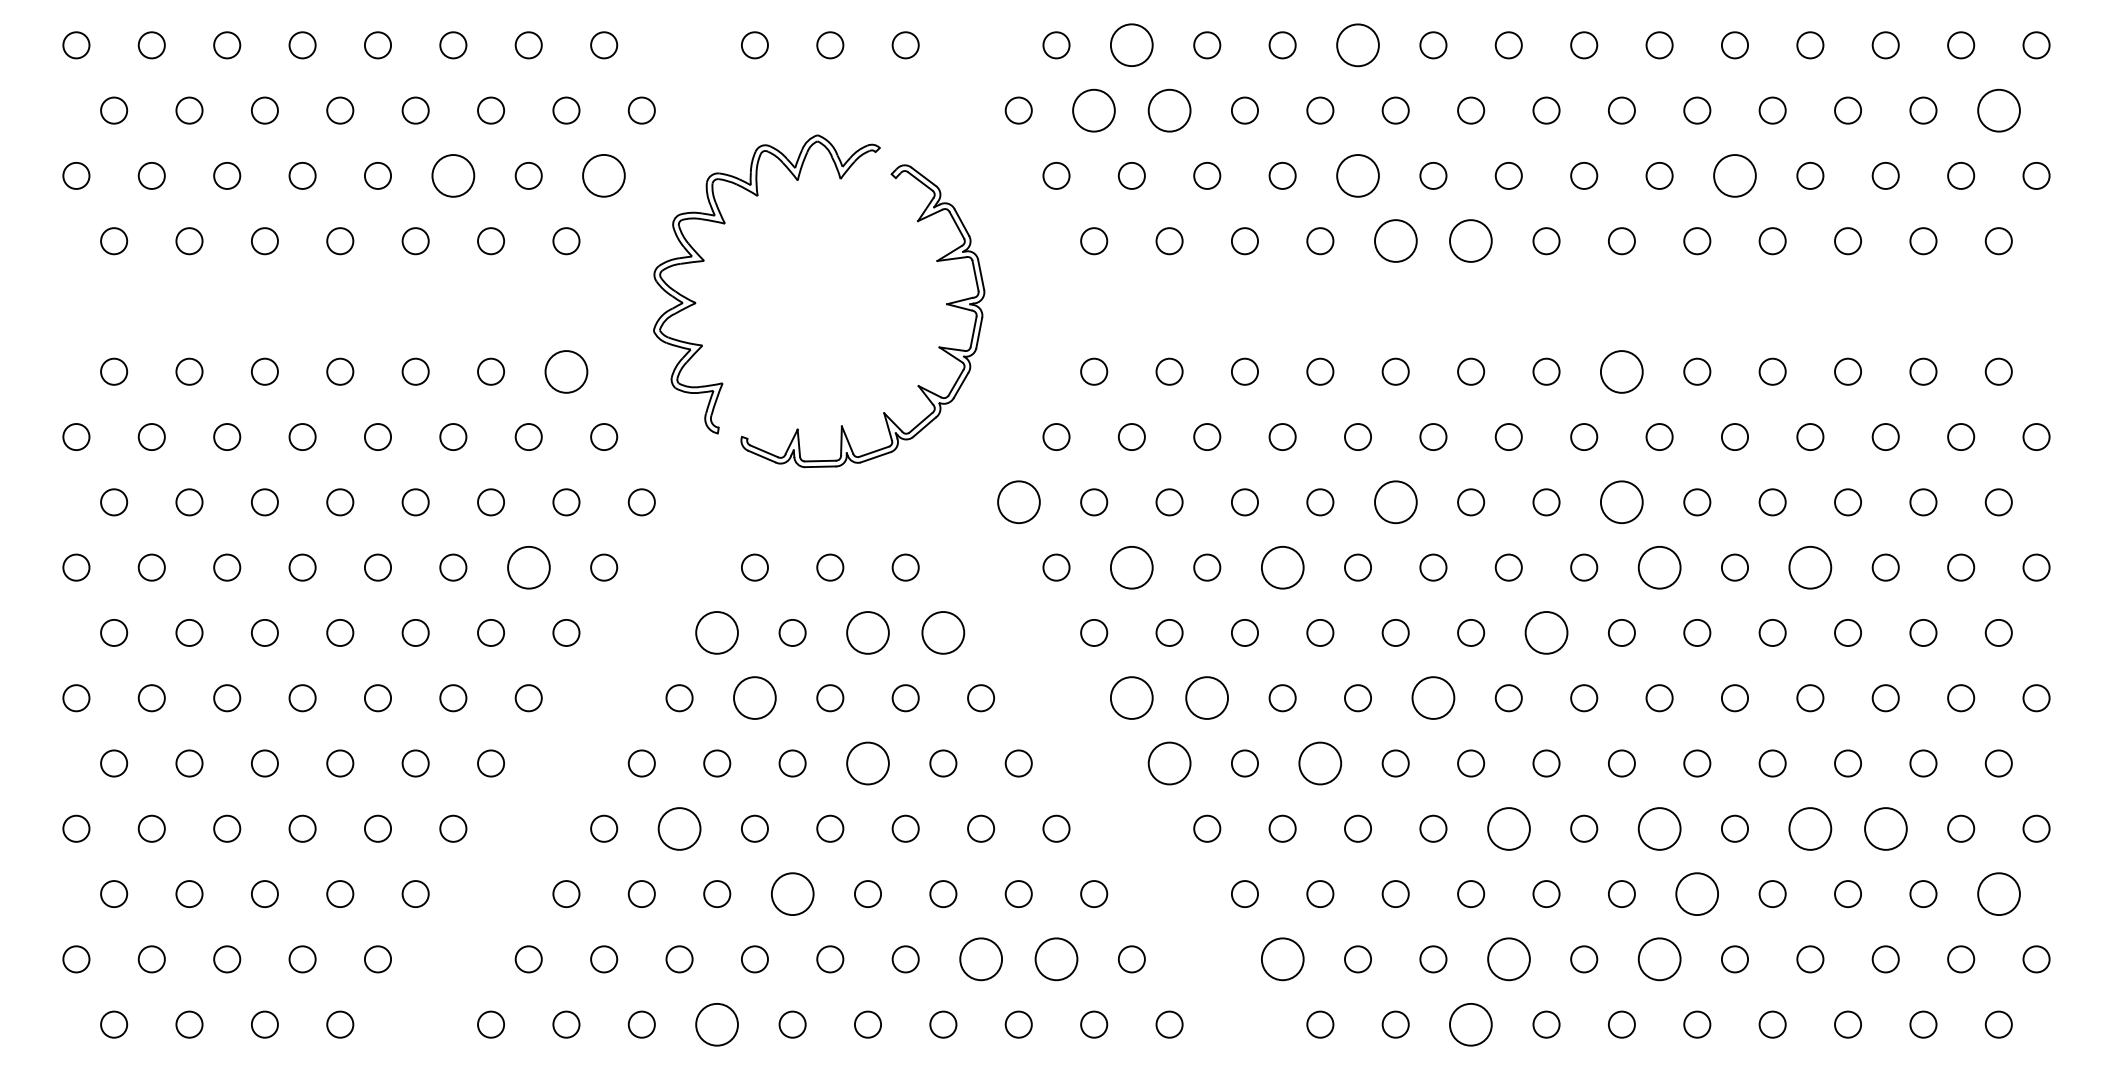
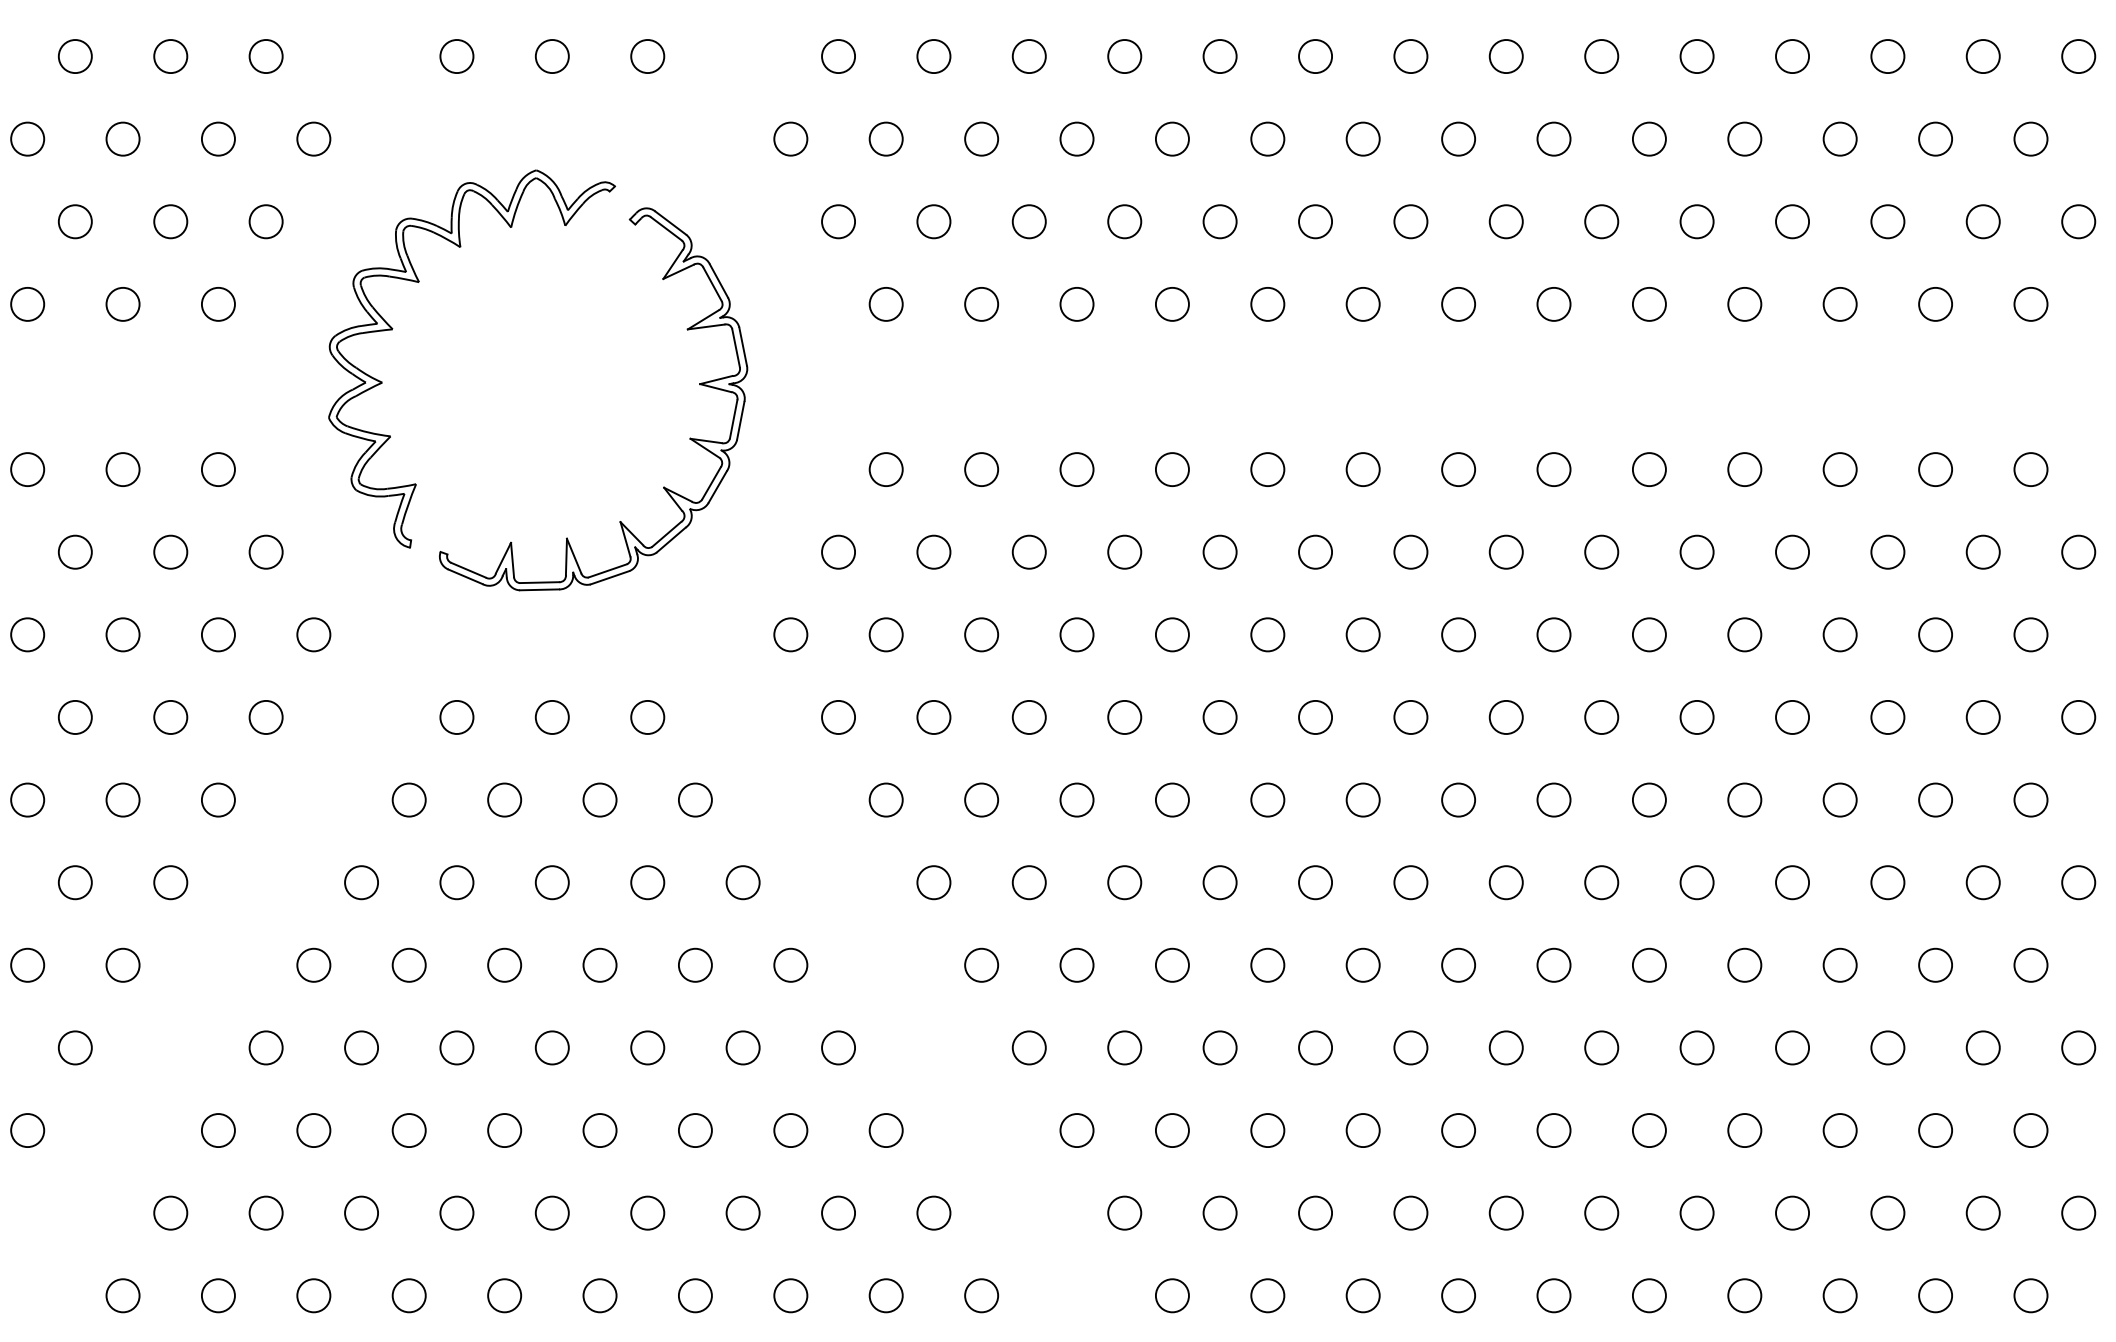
circle: (1131, 45) -> (933, 56), size x0.62
circle: (1357, 45) -> (1219, 56), size x0.62
circle: (1094, 110) -> (886, 138), size x0.62
circle: (1169, 110) -> (981, 138), size x0.62
circle: (1998, 110) -> (2030, 138), size x0.62
circle: (453, 175) -> (75, 221), size x0.62
circle: (604, 175) -> (266, 221), size x0.62
circle: (1357, 175) -> (1219, 221), size x0.62
circle: (1734, 175) -> (1696, 221), size x0.62
circle: (1395, 241) -> (1267, 304), size x0.62
circle: (1471, 241) -> (1363, 304), size x0.62
circle: (566, 371) -> (218, 469), size x0.62
circle: (1621, 371) -> (1553, 469), size x0.62
circle: (1018, 502) -> (790, 635), size x0.62
circle: (1395, 502) -> (1267, 635), size x0.62
circle: (1621, 502) -> (1553, 635), size x0.62
circle: (528, 567) -> (170, 717), size x0.62
circle: (1131, 567) -> (933, 717), size x0.62
circle: (1282, 567) -> (1124, 717), size x0.62
circle: (1659, 567) -> (1601, 717), size x0.62
circle: (1810, 567) -> (1792, 717), size x0.62
circle: (717, 632) -> (409, 799), size x0.62
circle: (867, 632) -> (599, 799), size x0.62
circle: (943, 632) -> (695, 799), size x0.62
circle: (1546, 632) -> (1458, 799), size x0.62
circle: (754, 698) -> (456, 883), size x0.62
circle: (1131, 698) -> (933, 883), size x0.62
circle: (1207, 698) -> (1029, 883), size x0.62
circle: (1433, 698) -> (1315, 883), size x0.62
circle: (867, 763) -> (599, 965), size x0.62
circle: (1169, 763) -> (981, 965), size x0.62
circle: (1320, 763) -> (1172, 965), size x0.62
circle: (679, 828) -> (361, 1047), size x0.62
circle: (1508, 828) -> (1410, 1047), size x0.62
circle: (1659, 828) -> (1601, 1047), size x0.62
circle: (1810, 828) -> (1792, 1047), size x0.62
circle: (1885, 828) -> (1887, 1047), size x0.62
circle: (792, 893) -> (504, 1129), size x0.62
circle: (1697, 893) -> (1649, 1129), size x0.62
circle: (1998, 893) -> (2030, 1129), size x0.62
circle: (980, 959) -> (742, 1213), size x0.62
circle: (1056, 959) -> (838, 1213), size x0.62
circle: (1282, 959) -> (1124, 1213), size x0.62
circle: (1508, 959) -> (1410, 1213), size x0.62
circle: (1659, 959) -> (1601, 1213), size x0.62
circle: (717, 1024) -> (409, 1295), size x0.62
circle: (1471, 1024) -> (1363, 1295), size x0.62

